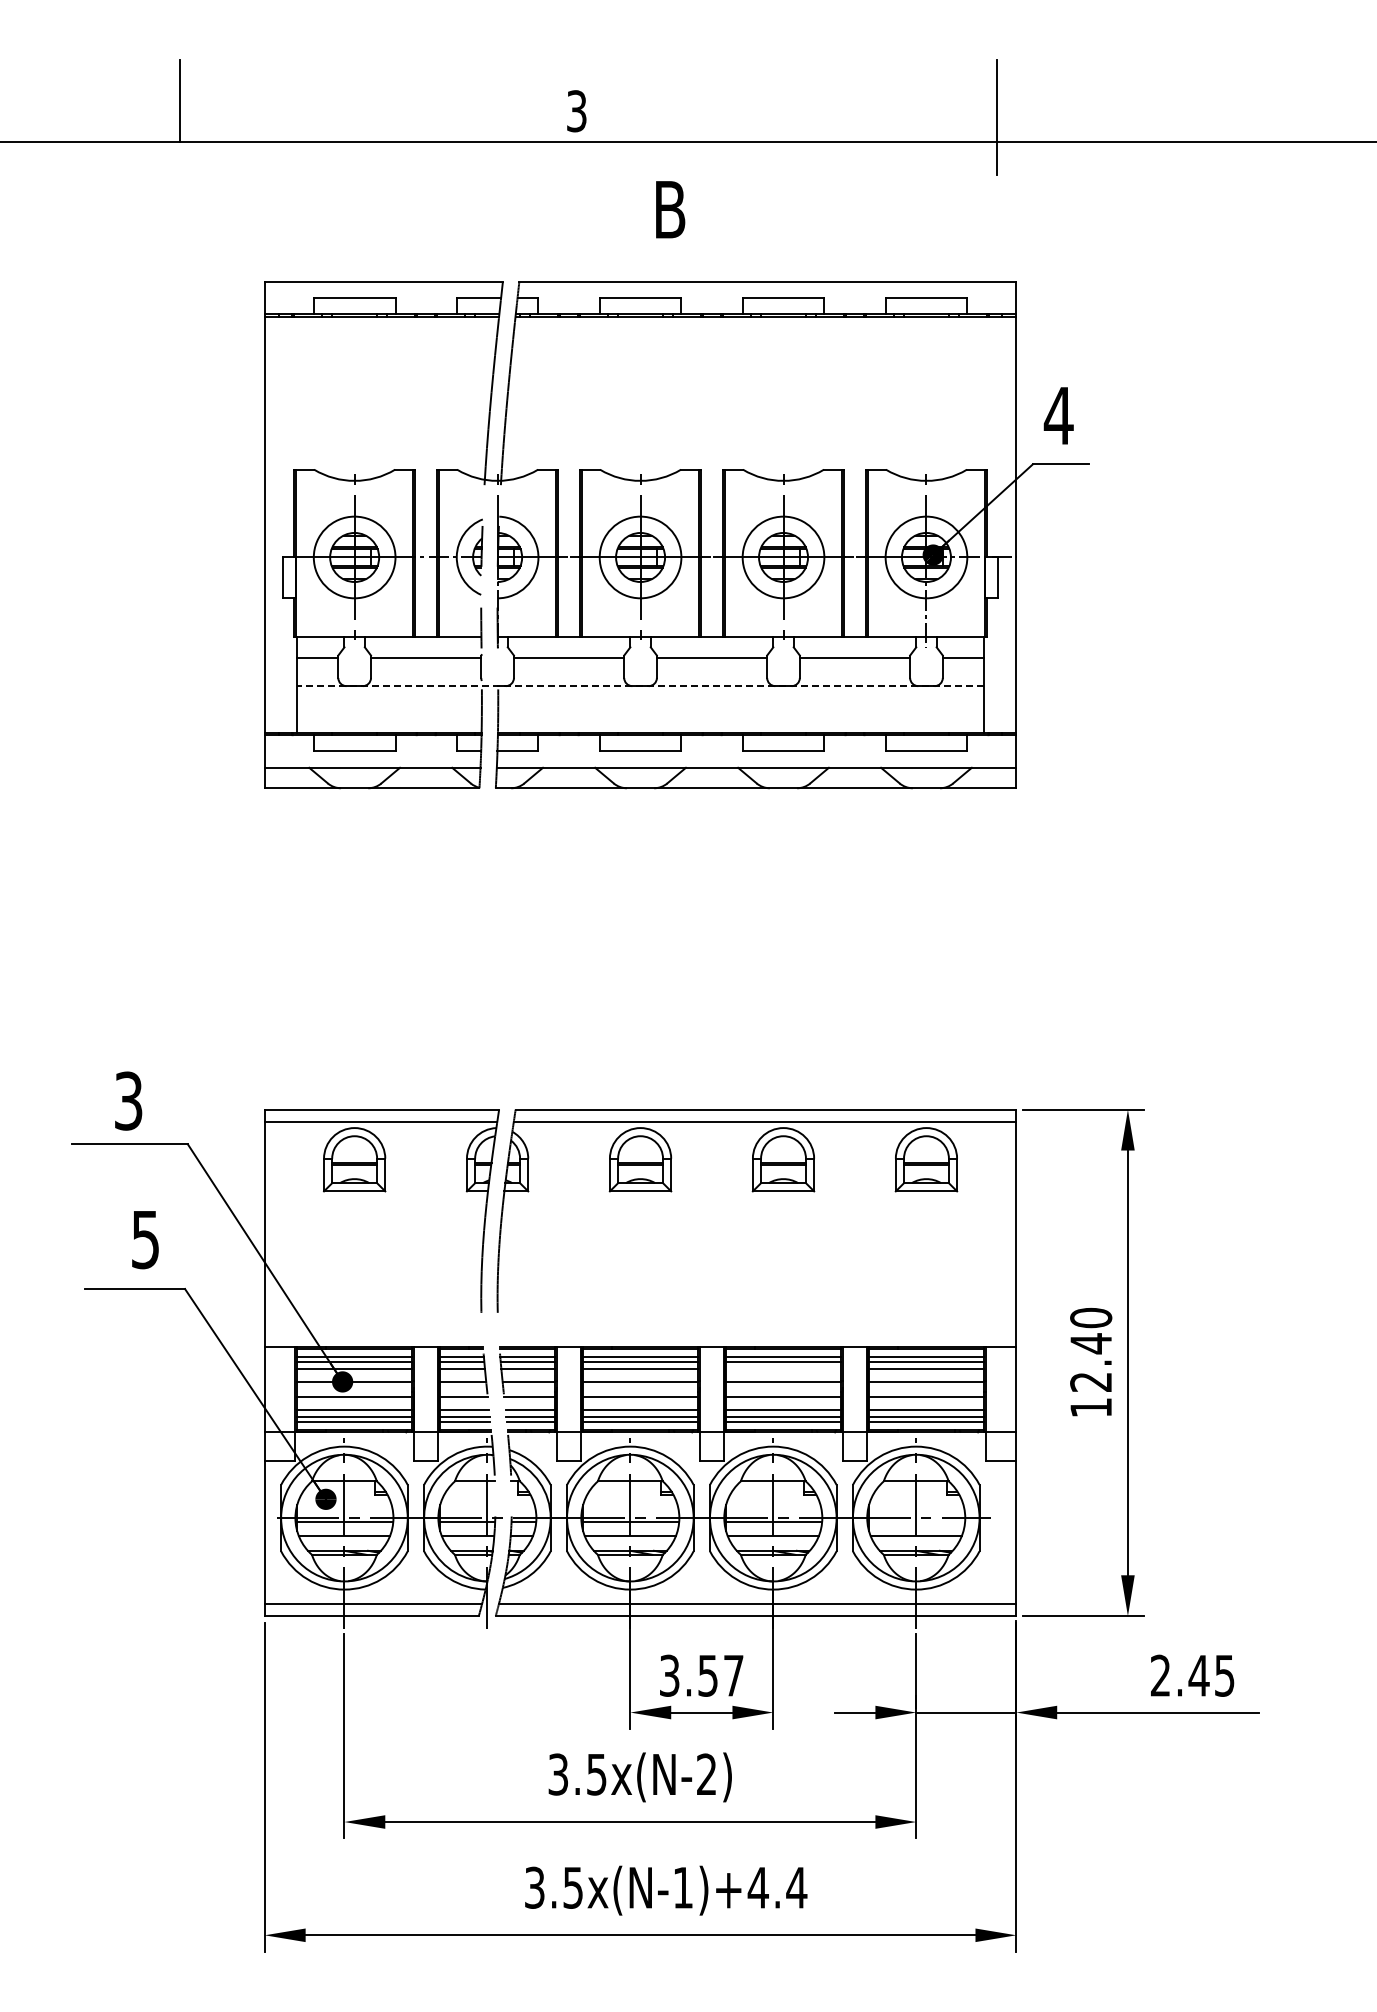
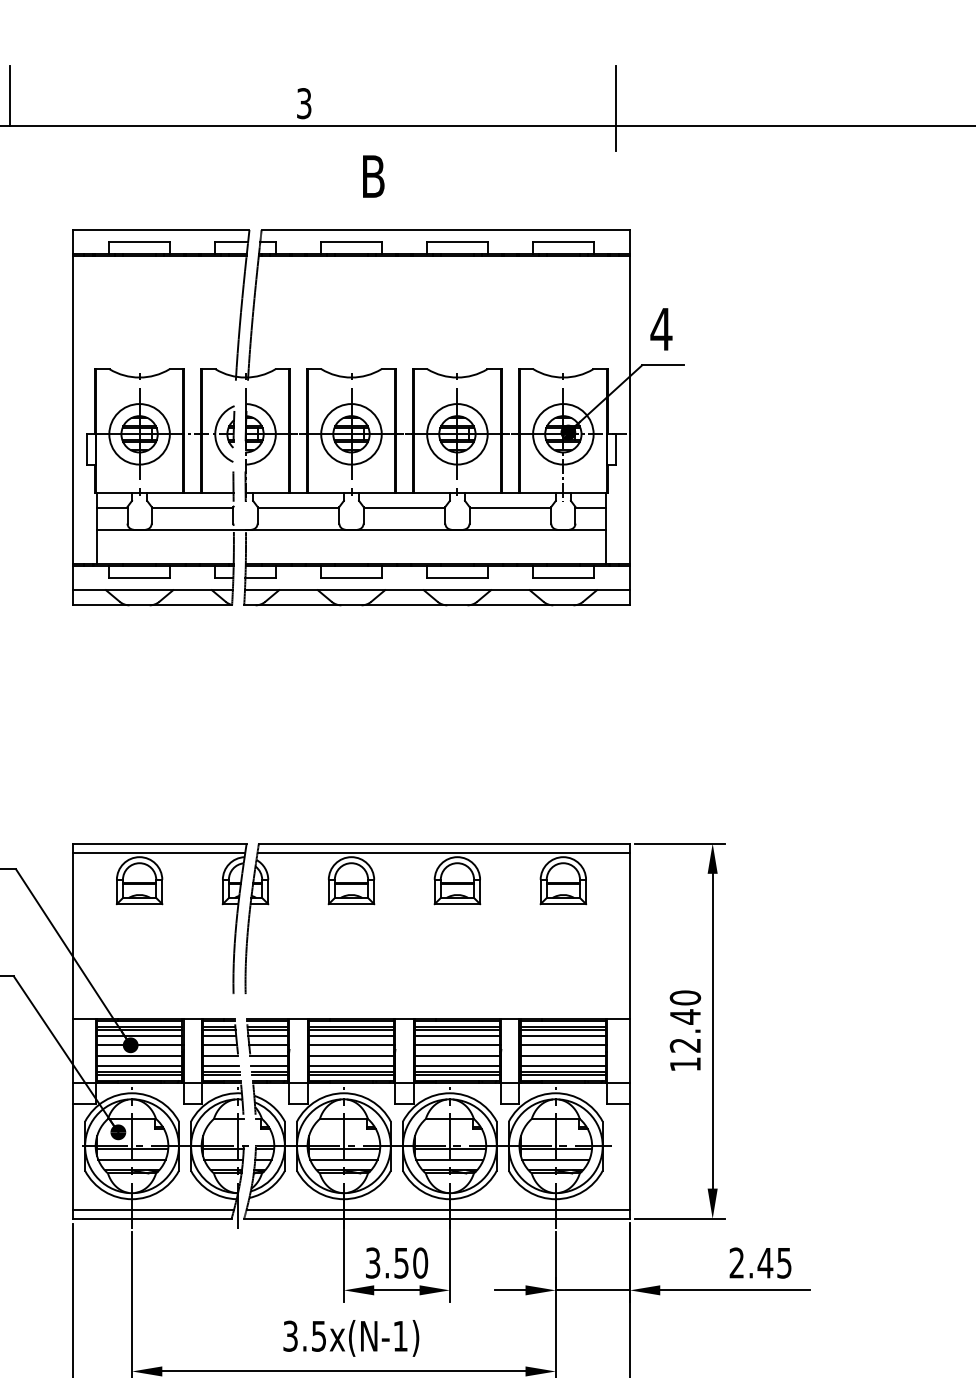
line: (640, 686) -> (351, 529), dashed -> solid
line: (783, 1369) -> (457, 1036), added
line: (916, 1521) -> (555, 1148), added
text: (733, 1675) -> (420, 1262), 3.57 -> 3.50
text: (706, 1773) -> (400, 1335), 3.5x(N-2) -> 3.5x(N-1)

